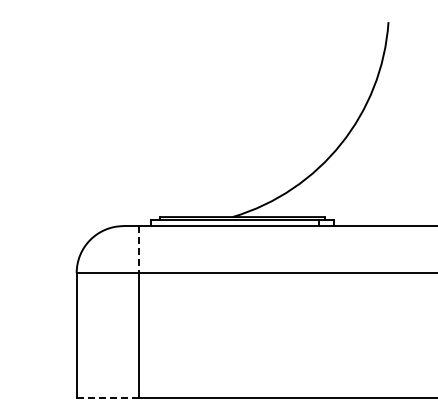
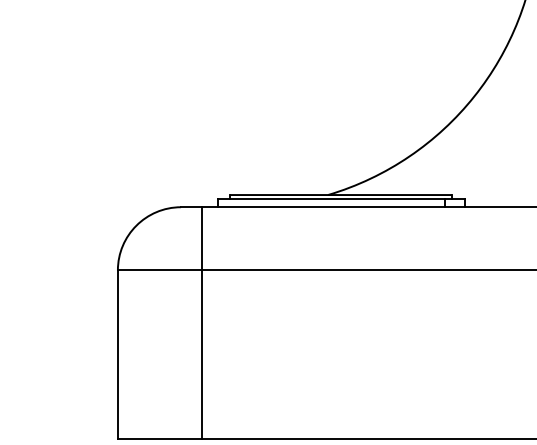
line: (139, 250) -> (202, 240), dashed -> solid
line: (107, 397) -> (159, 438), dashed -> solid

